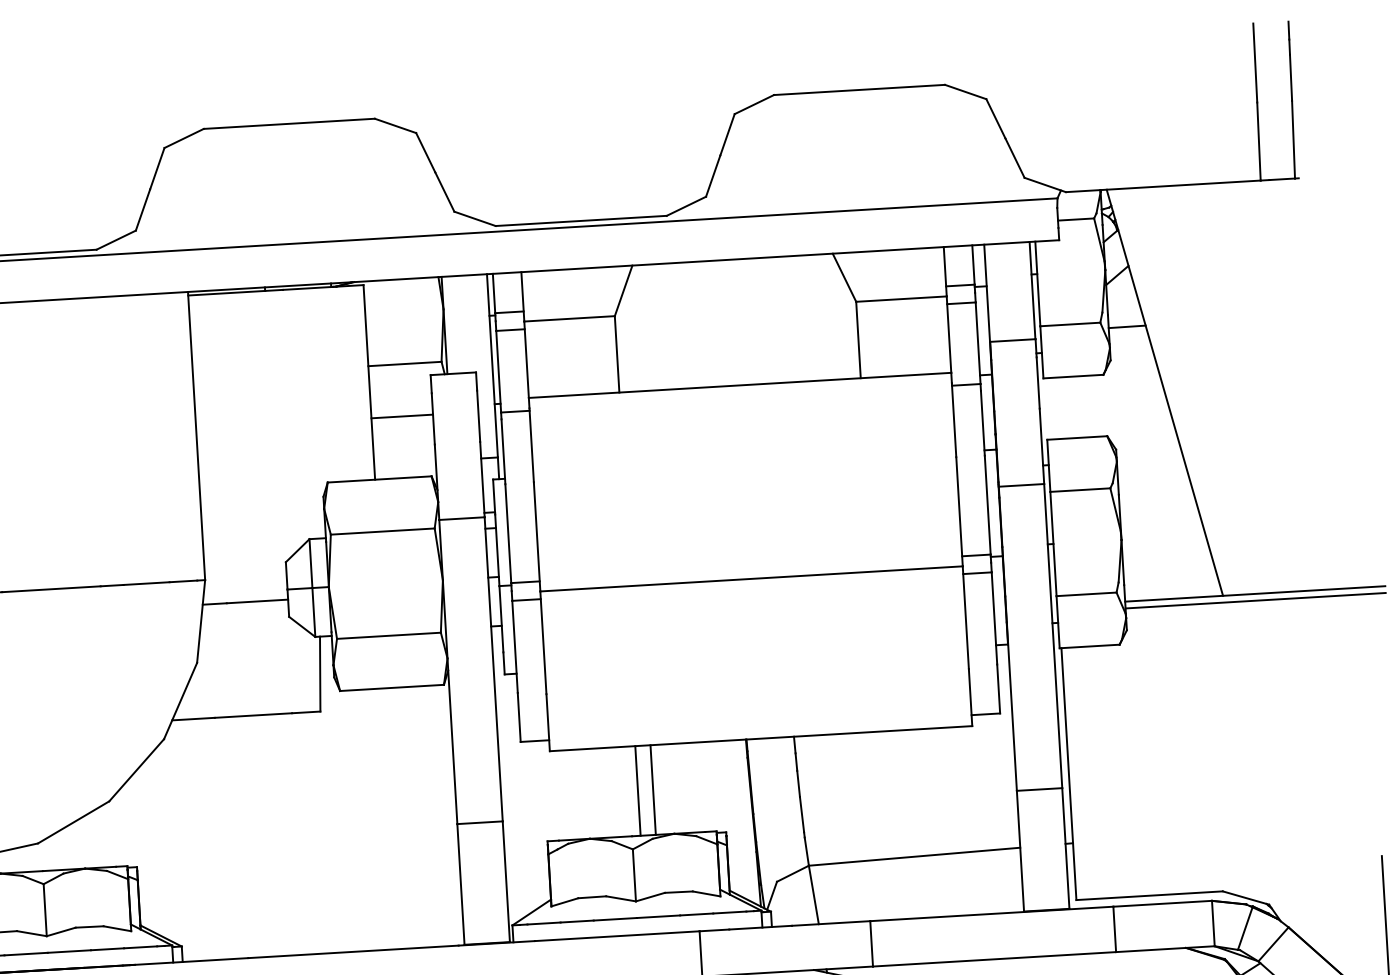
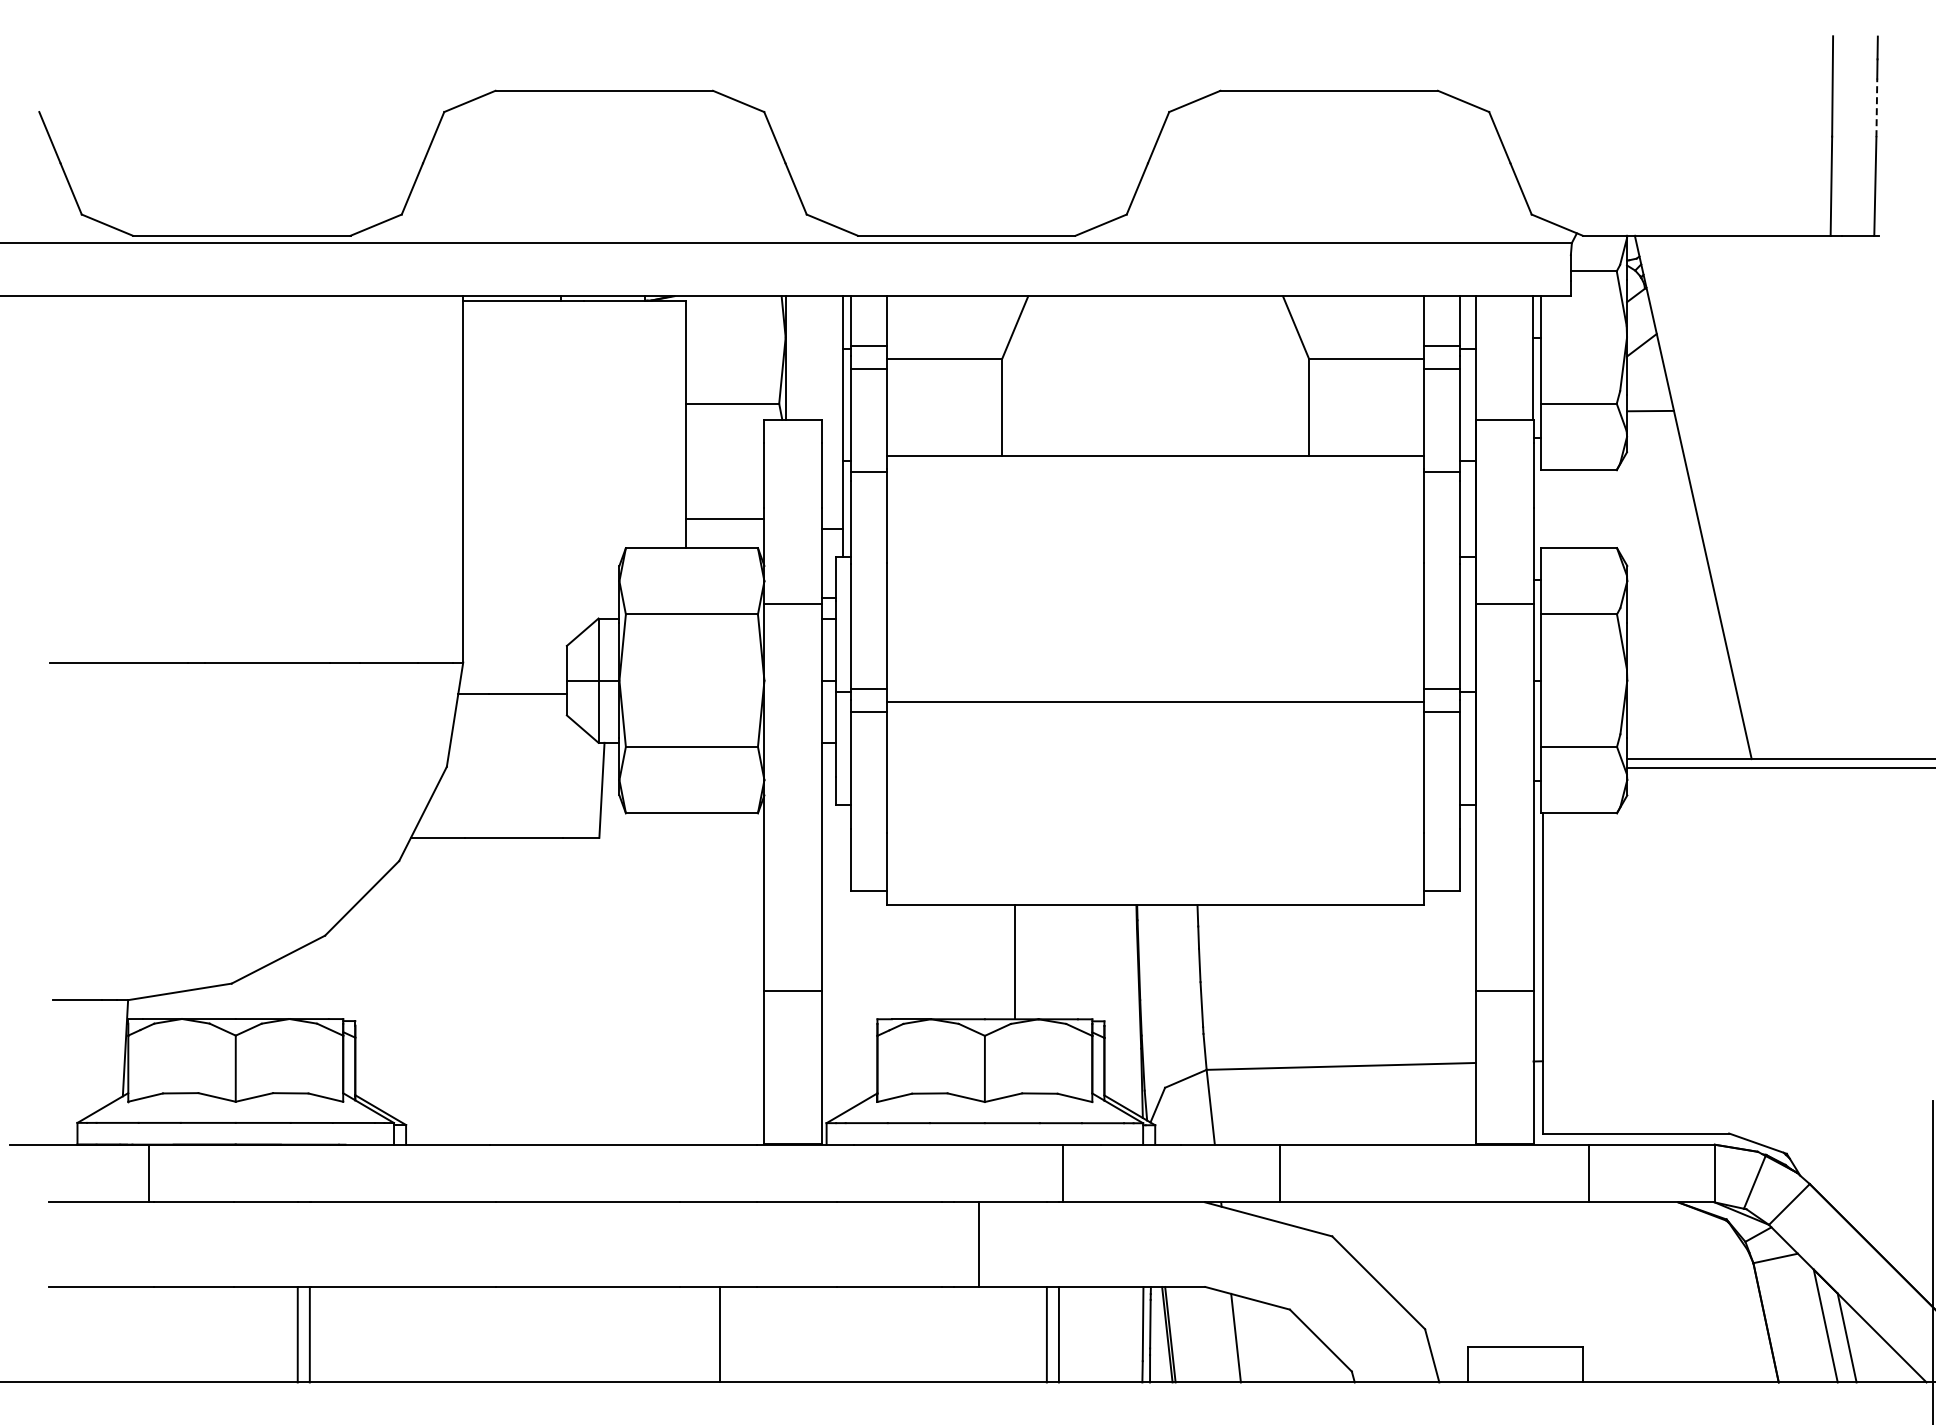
line: (1290, 77) -> (1876, 107), solid -> dashed
line: (402, 416) -> (725, 519), moved
line: (637, 791) -> (995, 962), removed

